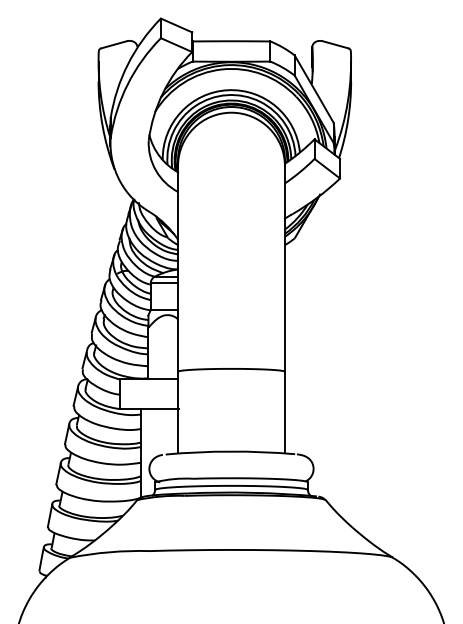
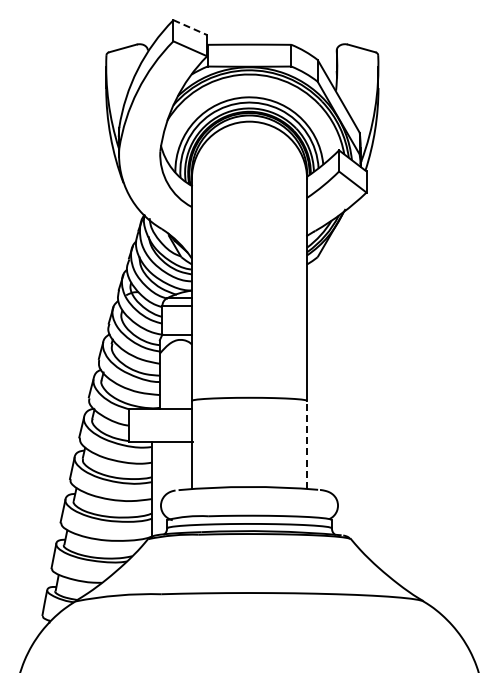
line: (176, 25) -> (190, 27), solid -> dashed
line: (285, 412) -> (307, 444), solid -> dashed

